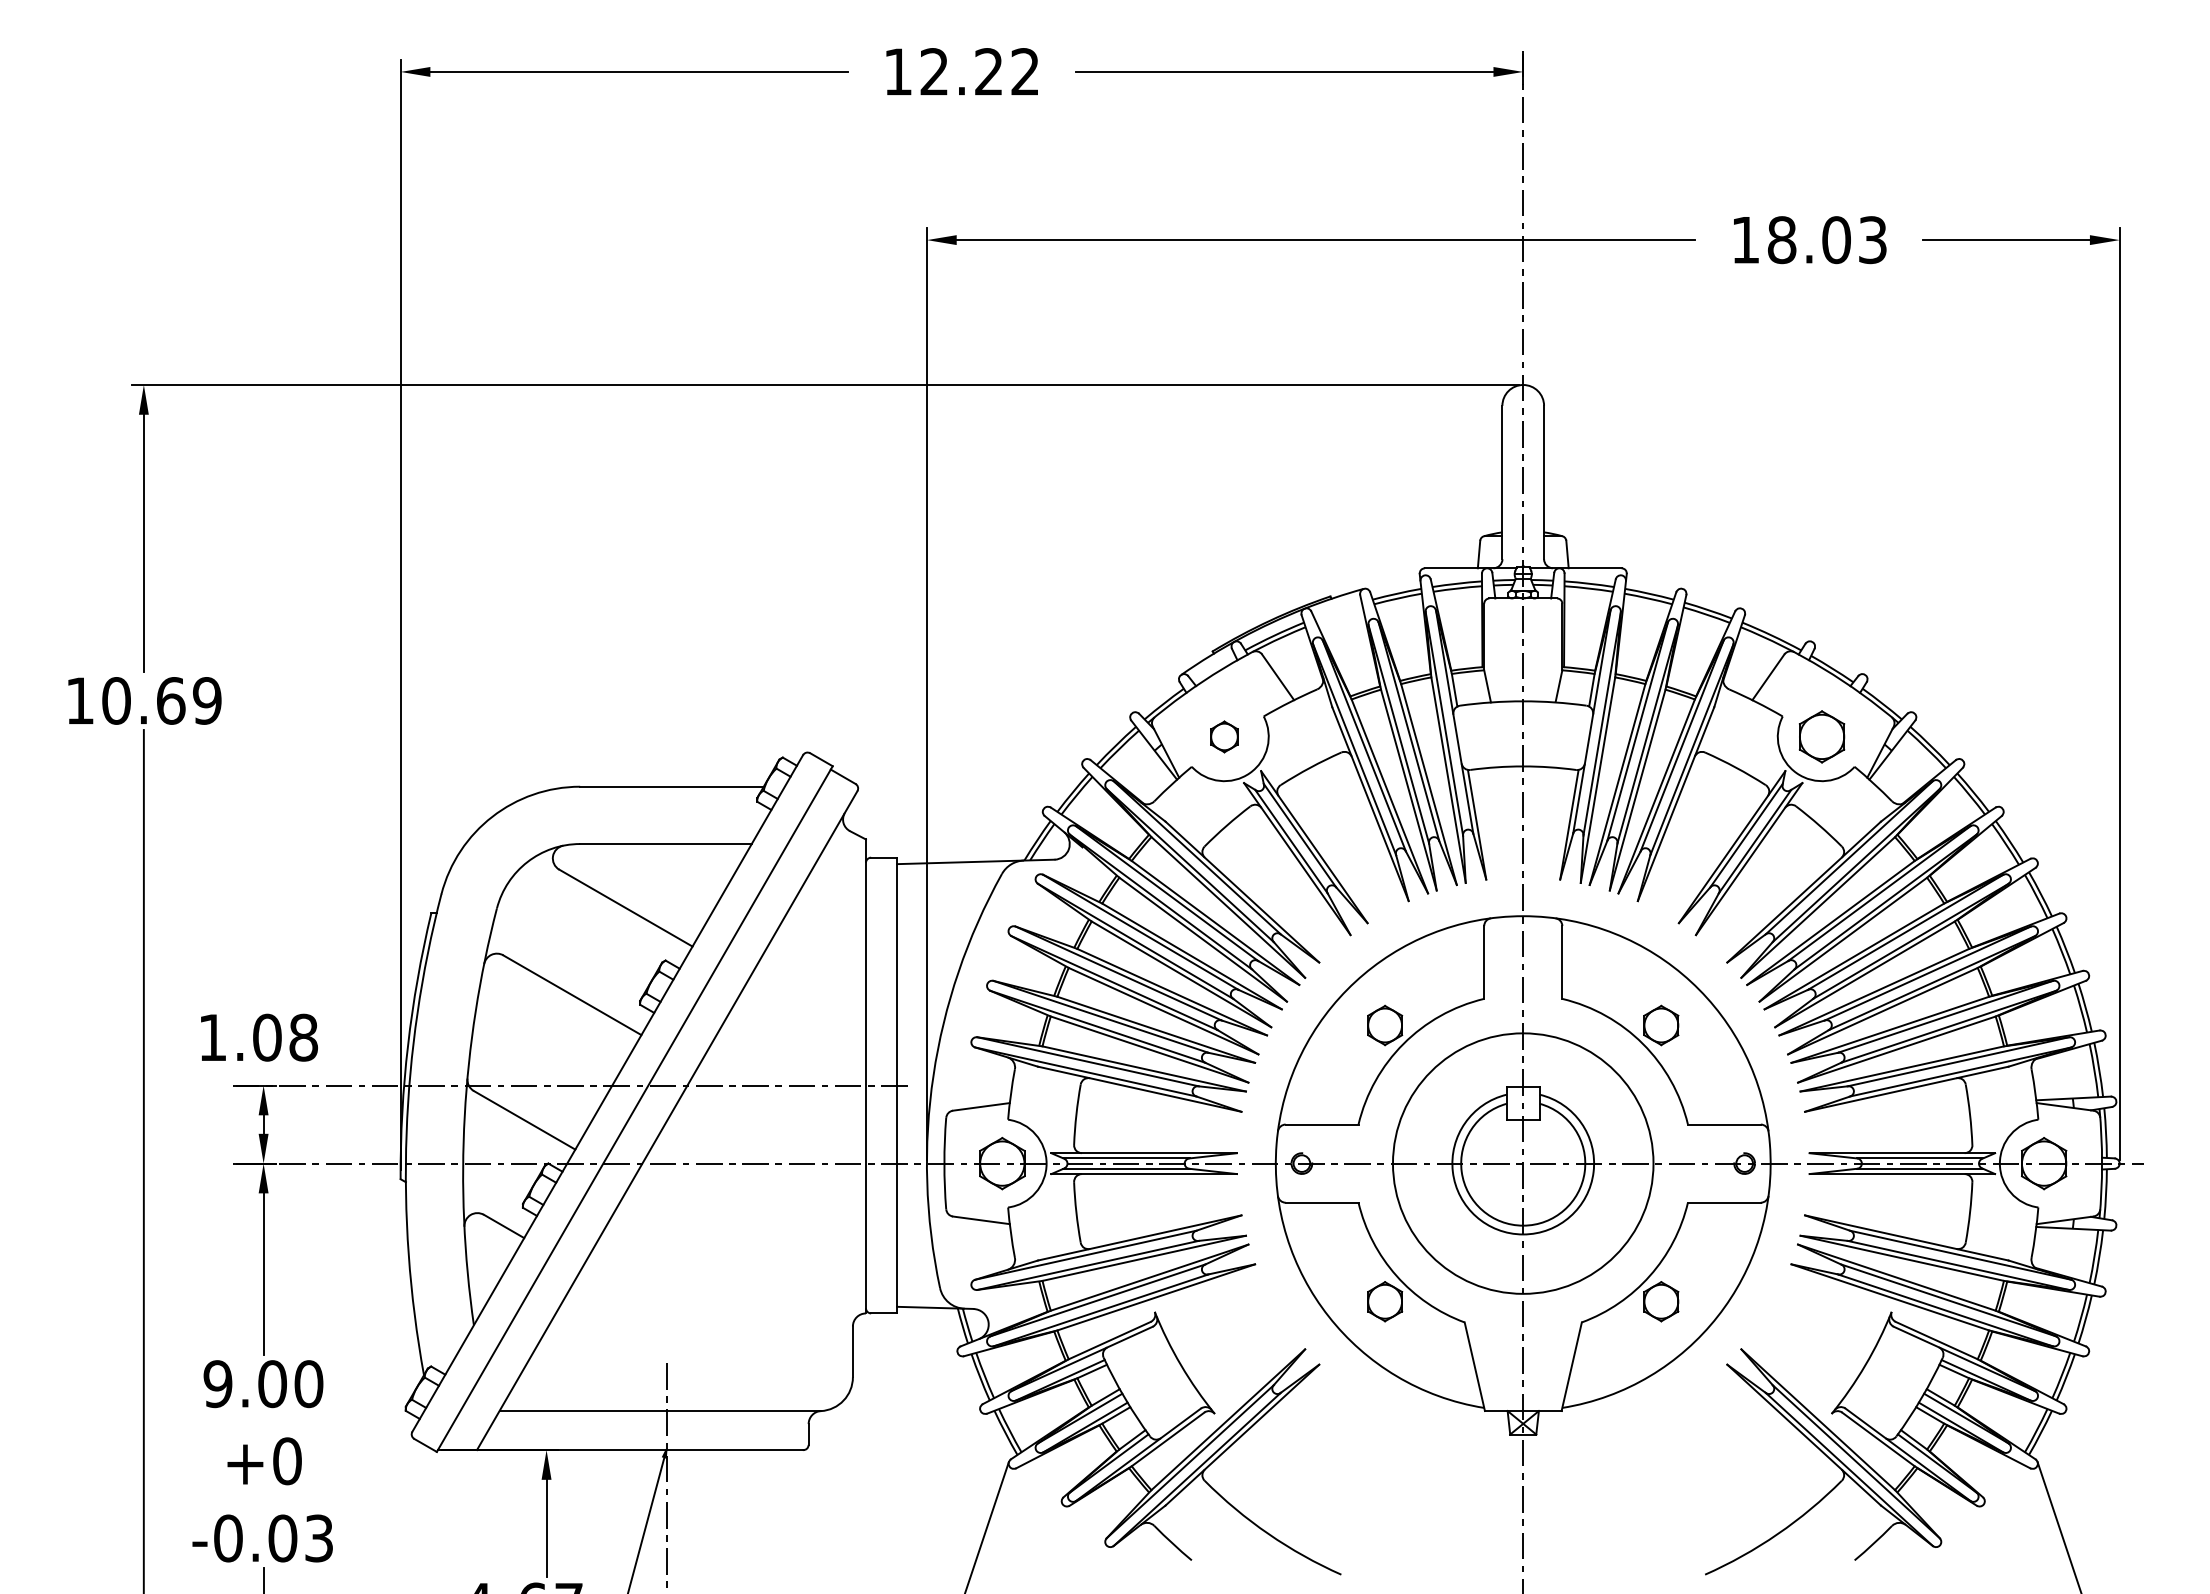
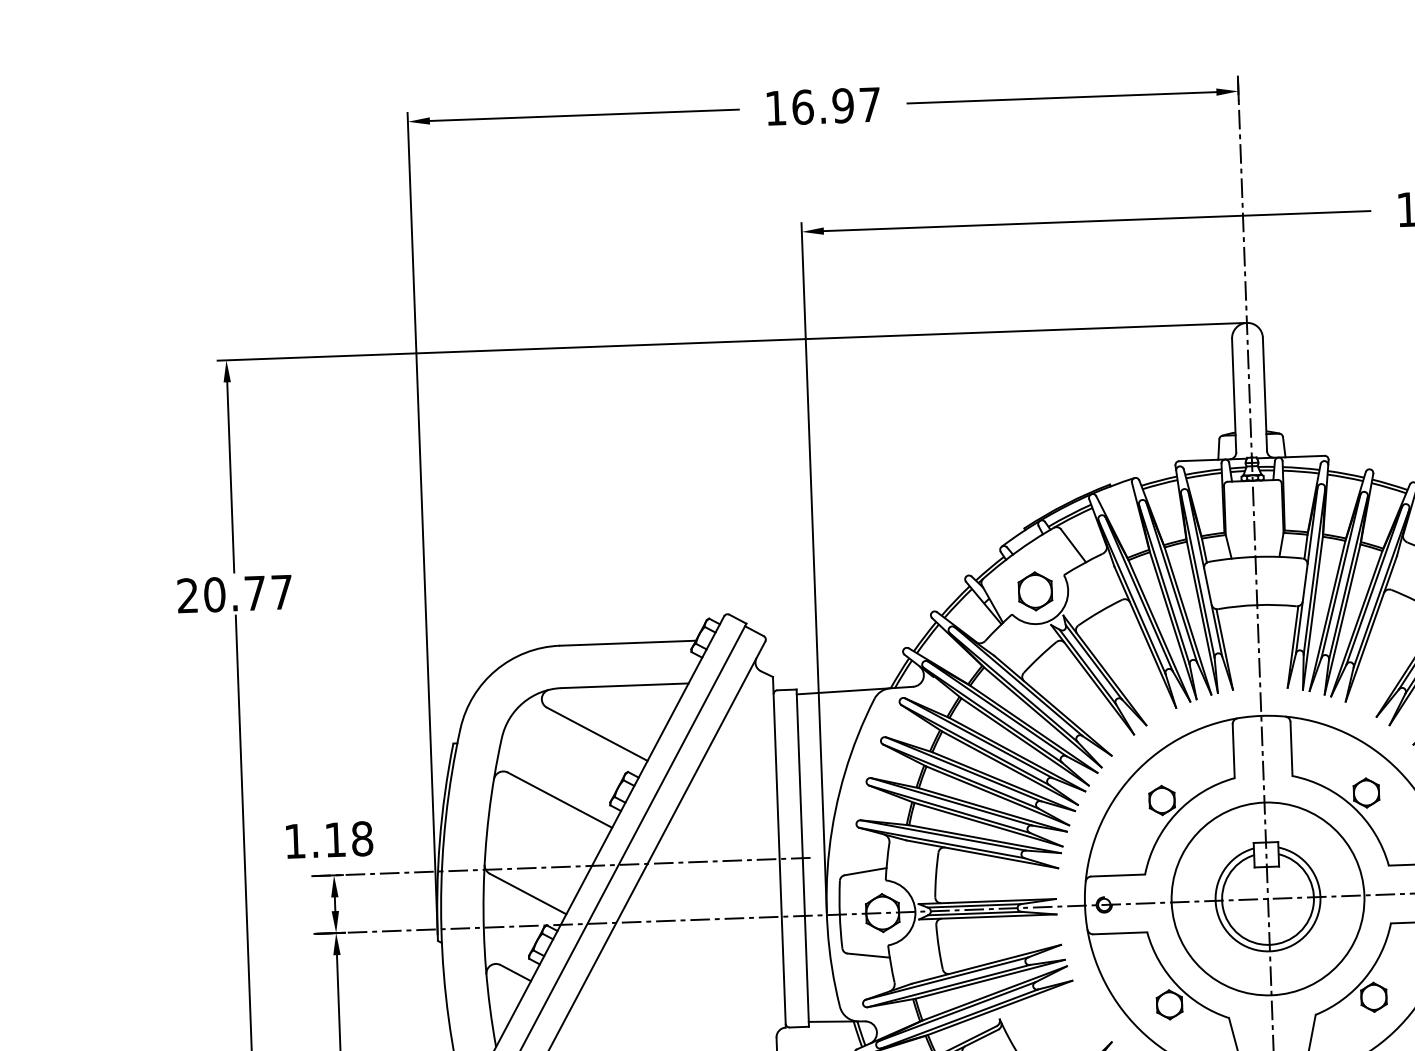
text: (979, 71) -> (836, 105), 12.22 -> 16.97
text: (143, 700) -> (234, 593), 10.69 -> 20.77
part: (1224, 736) -> (1035, 591), size x1.67
text: (267, 1037) -> (335, 839), 1.08 -> 1.18

